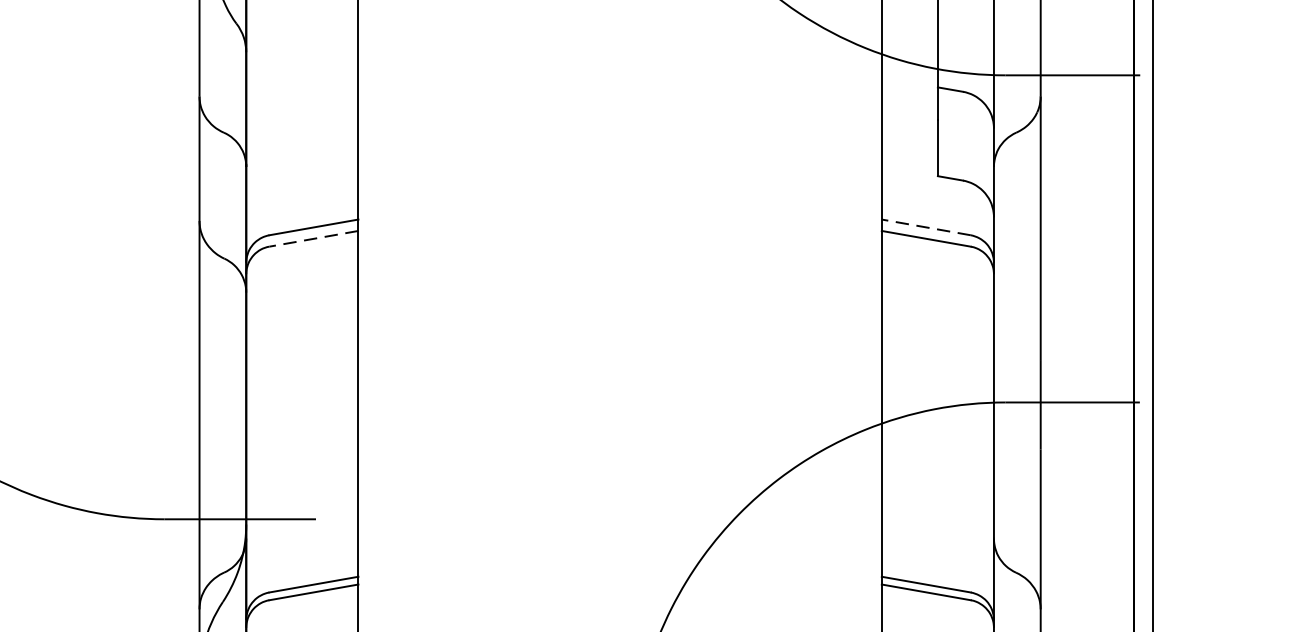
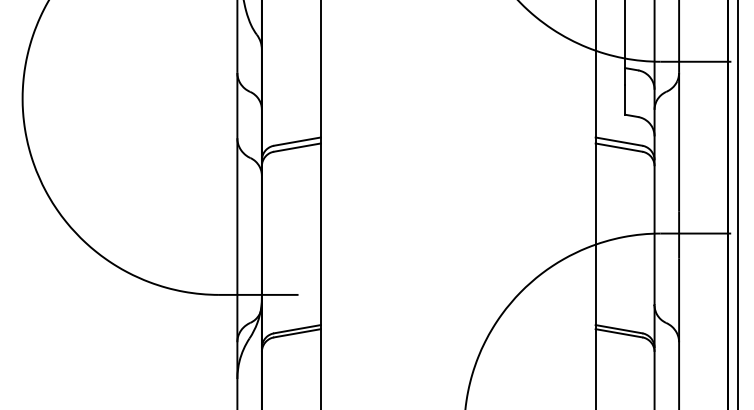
line: (927, 227) -> (619, 141), dashed -> solid
line: (314, 238) -> (297, 147), dashed -> solid

